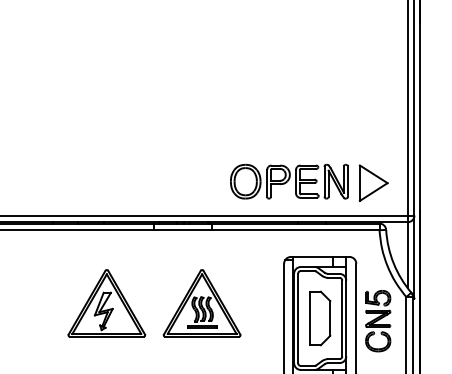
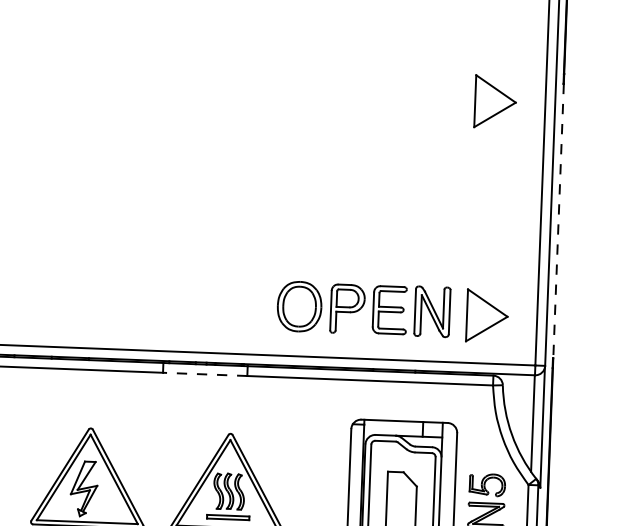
part: (373, 36) -> (495, 100), added
line: (419, 116) -> (558, 220), solid -> dashed
line: (183, 230) -> (205, 374), solid -> dashed

